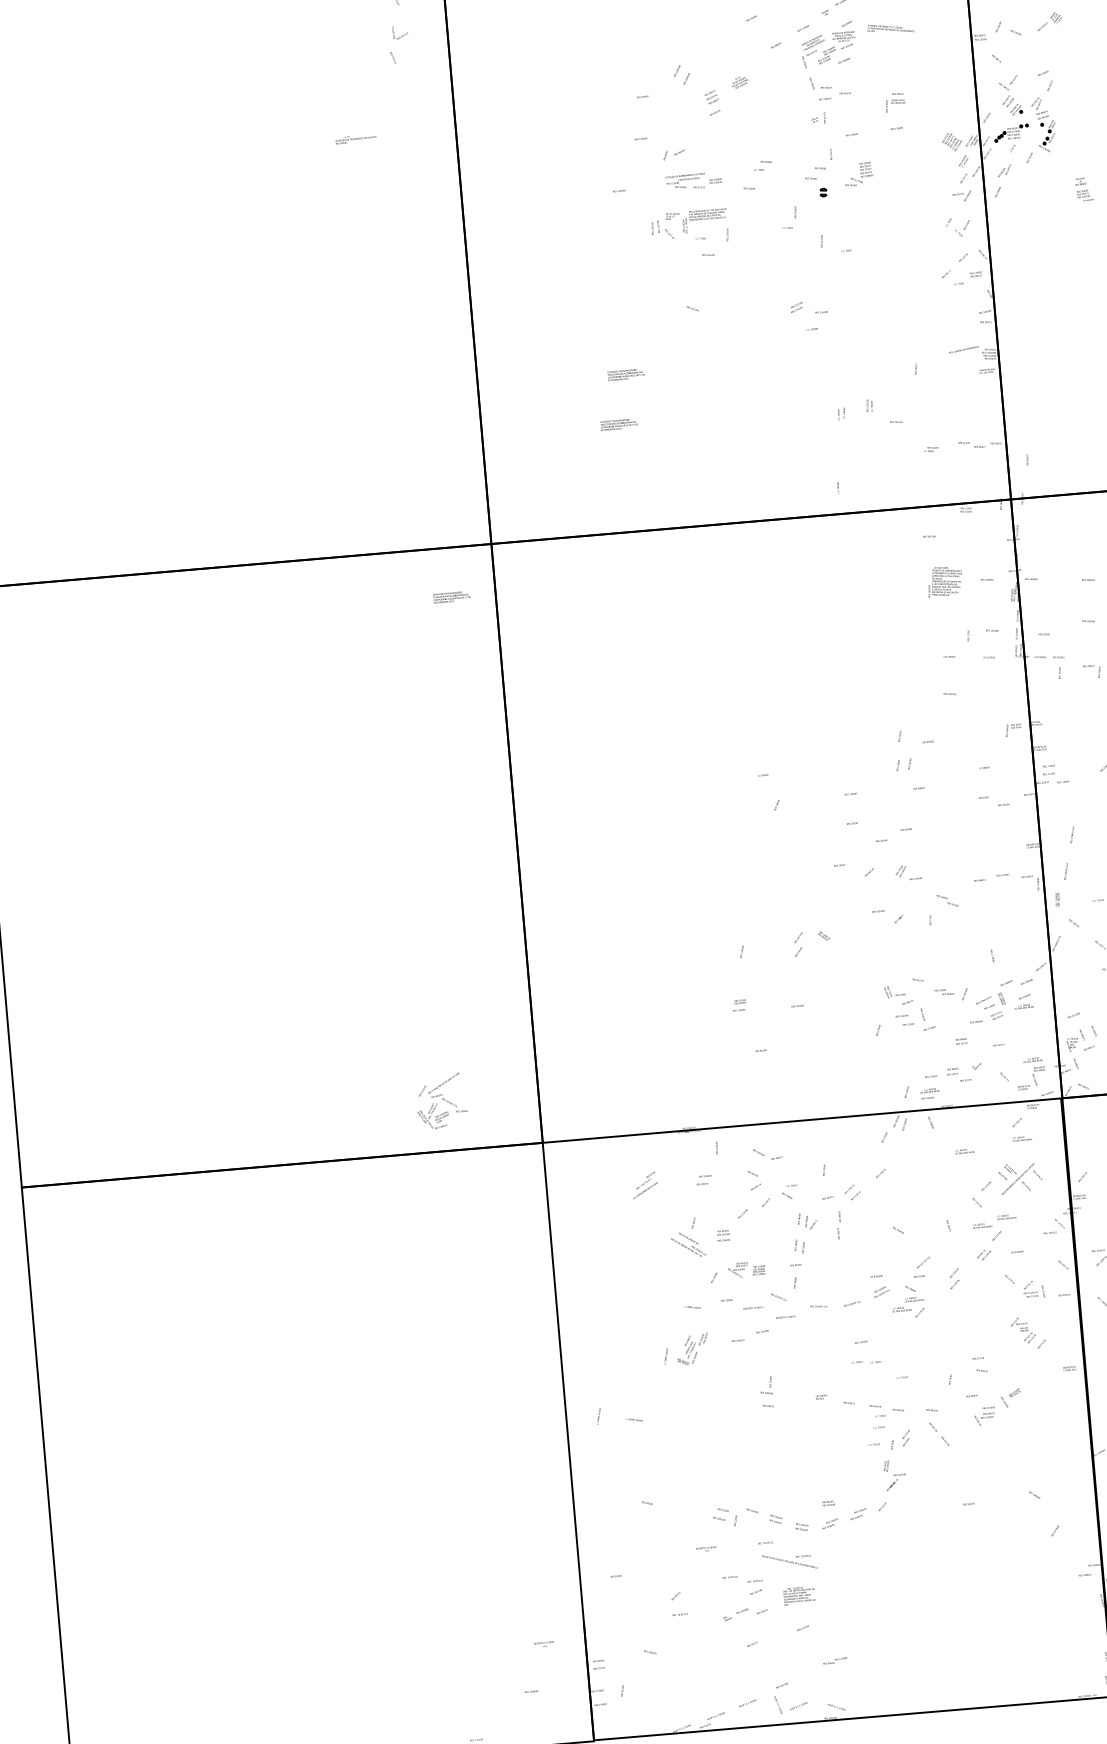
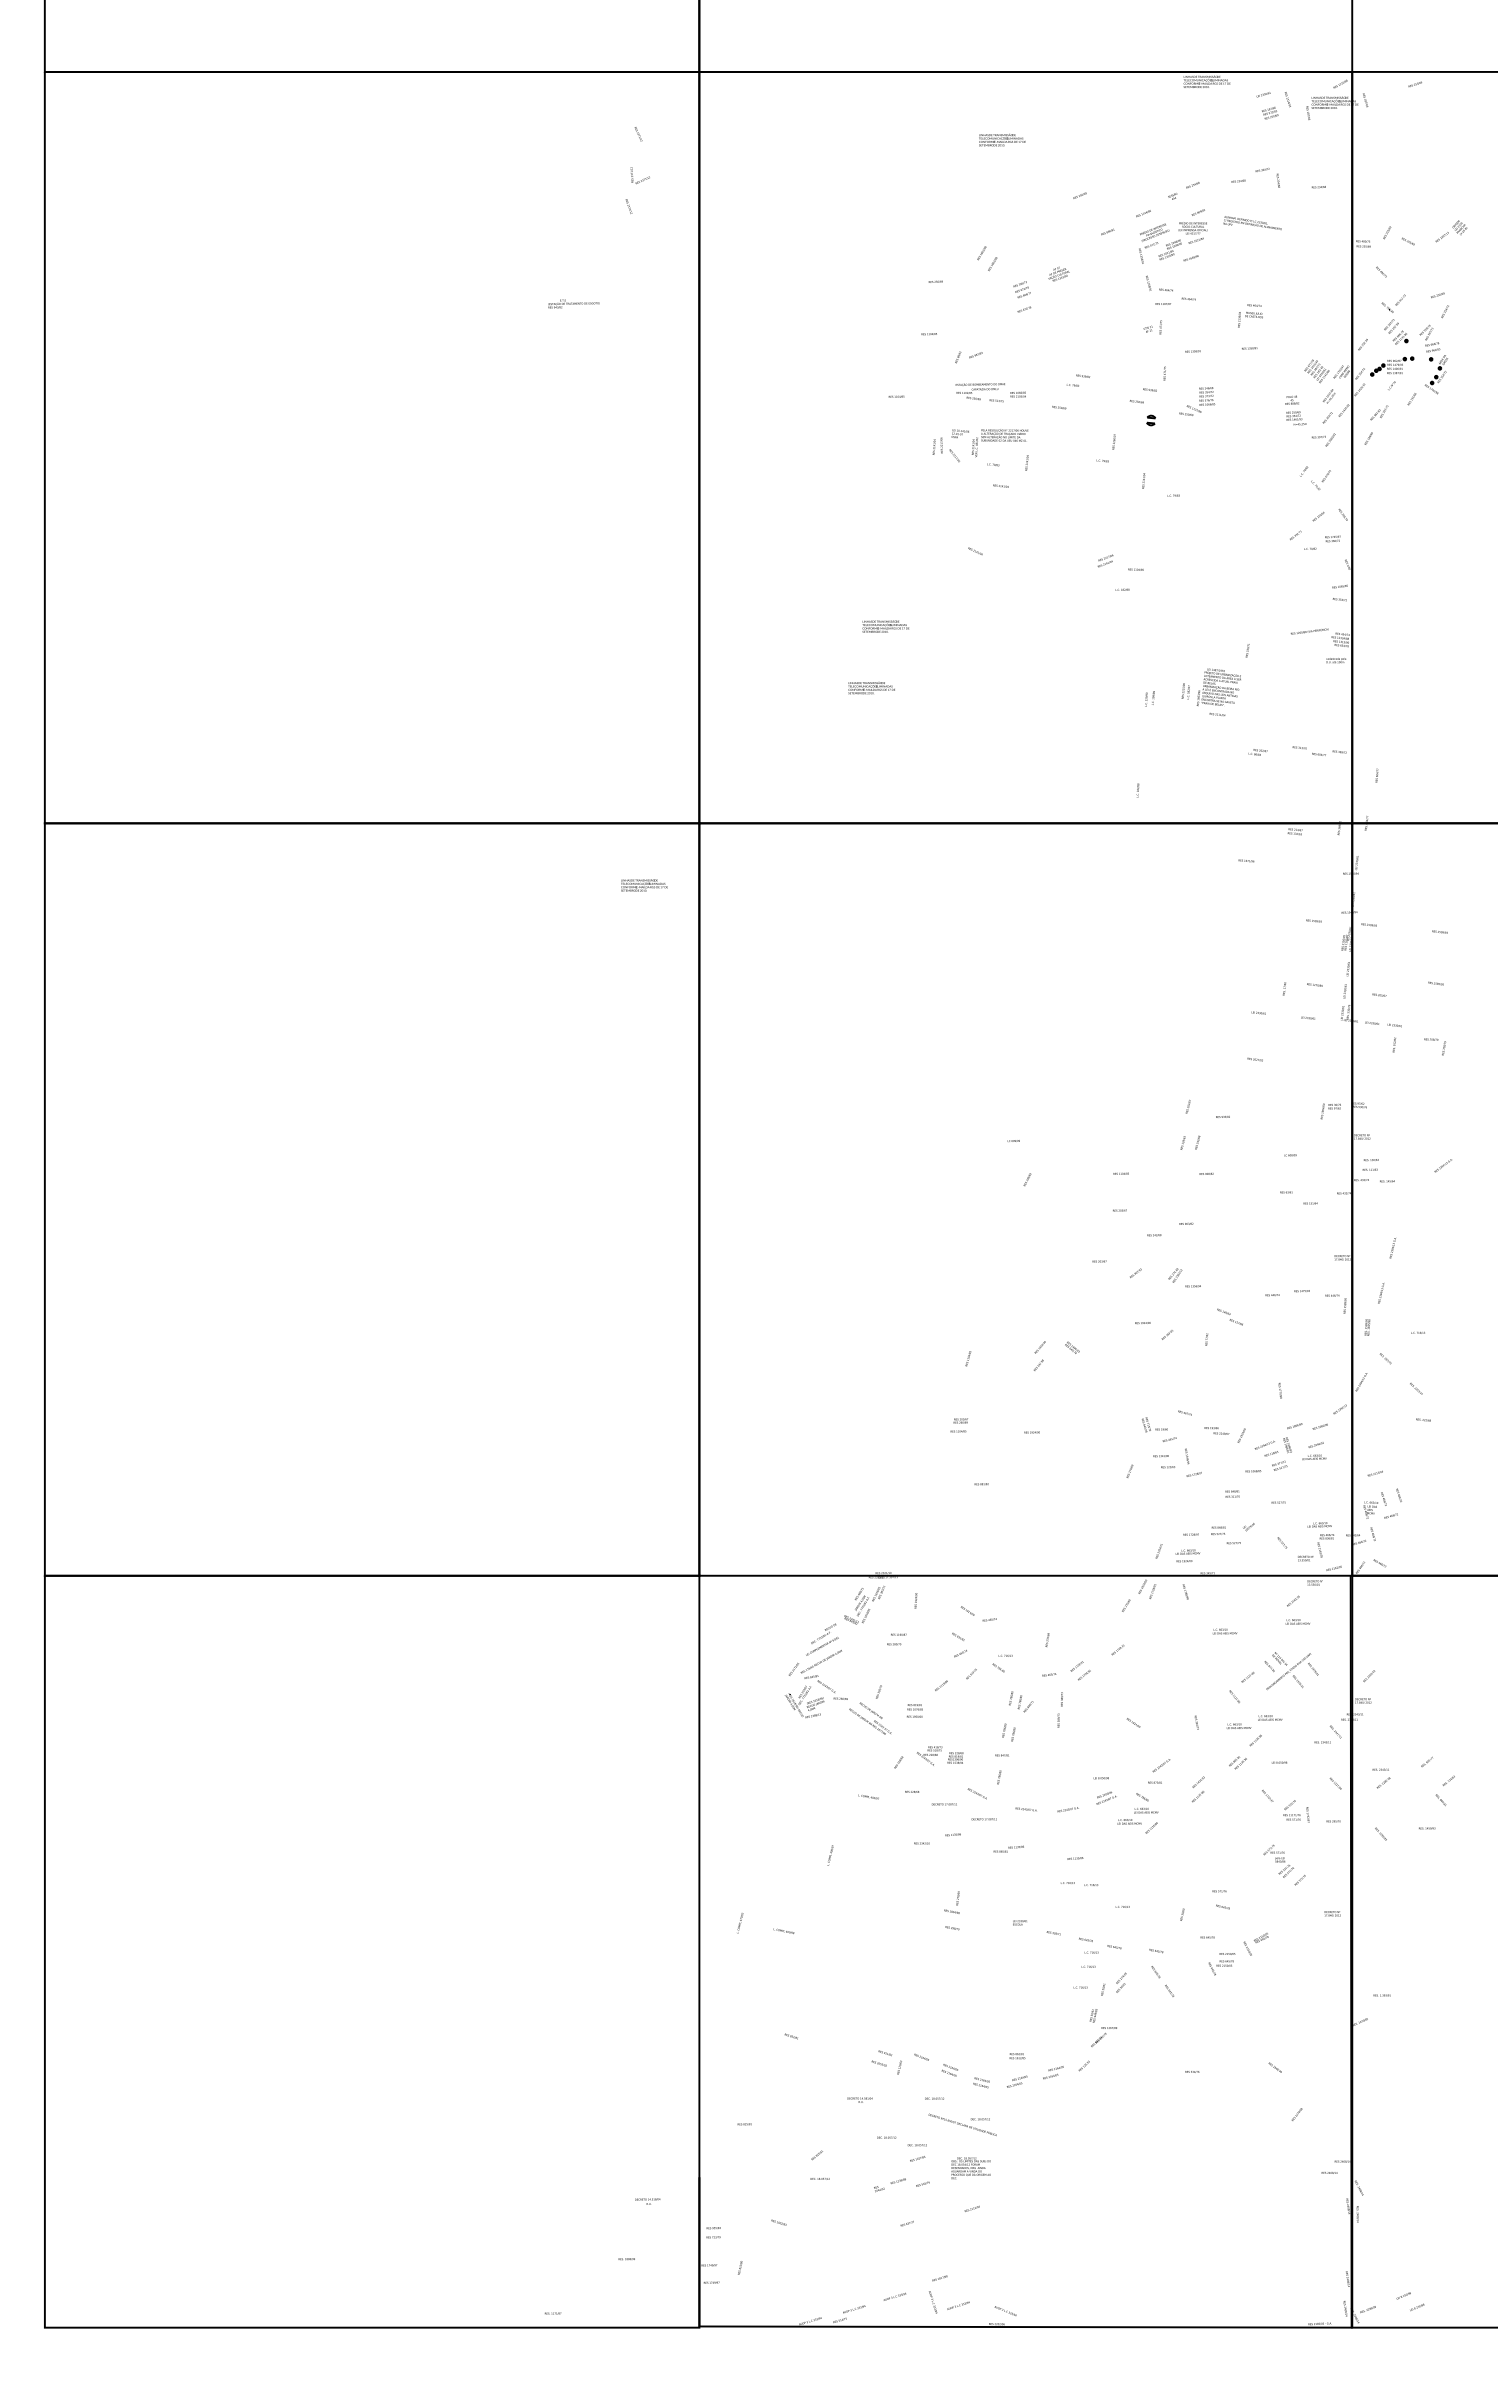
text: (1084, 189) -> (1295, 410), moved
text: (944, 580) -> (1218, 686), moved
text: (440, 1101) -> (815, 1684), moved
text: (692, 1349) -> (864, 1605), moved
text: (834, 1660) -> (1008, 1848), moved

